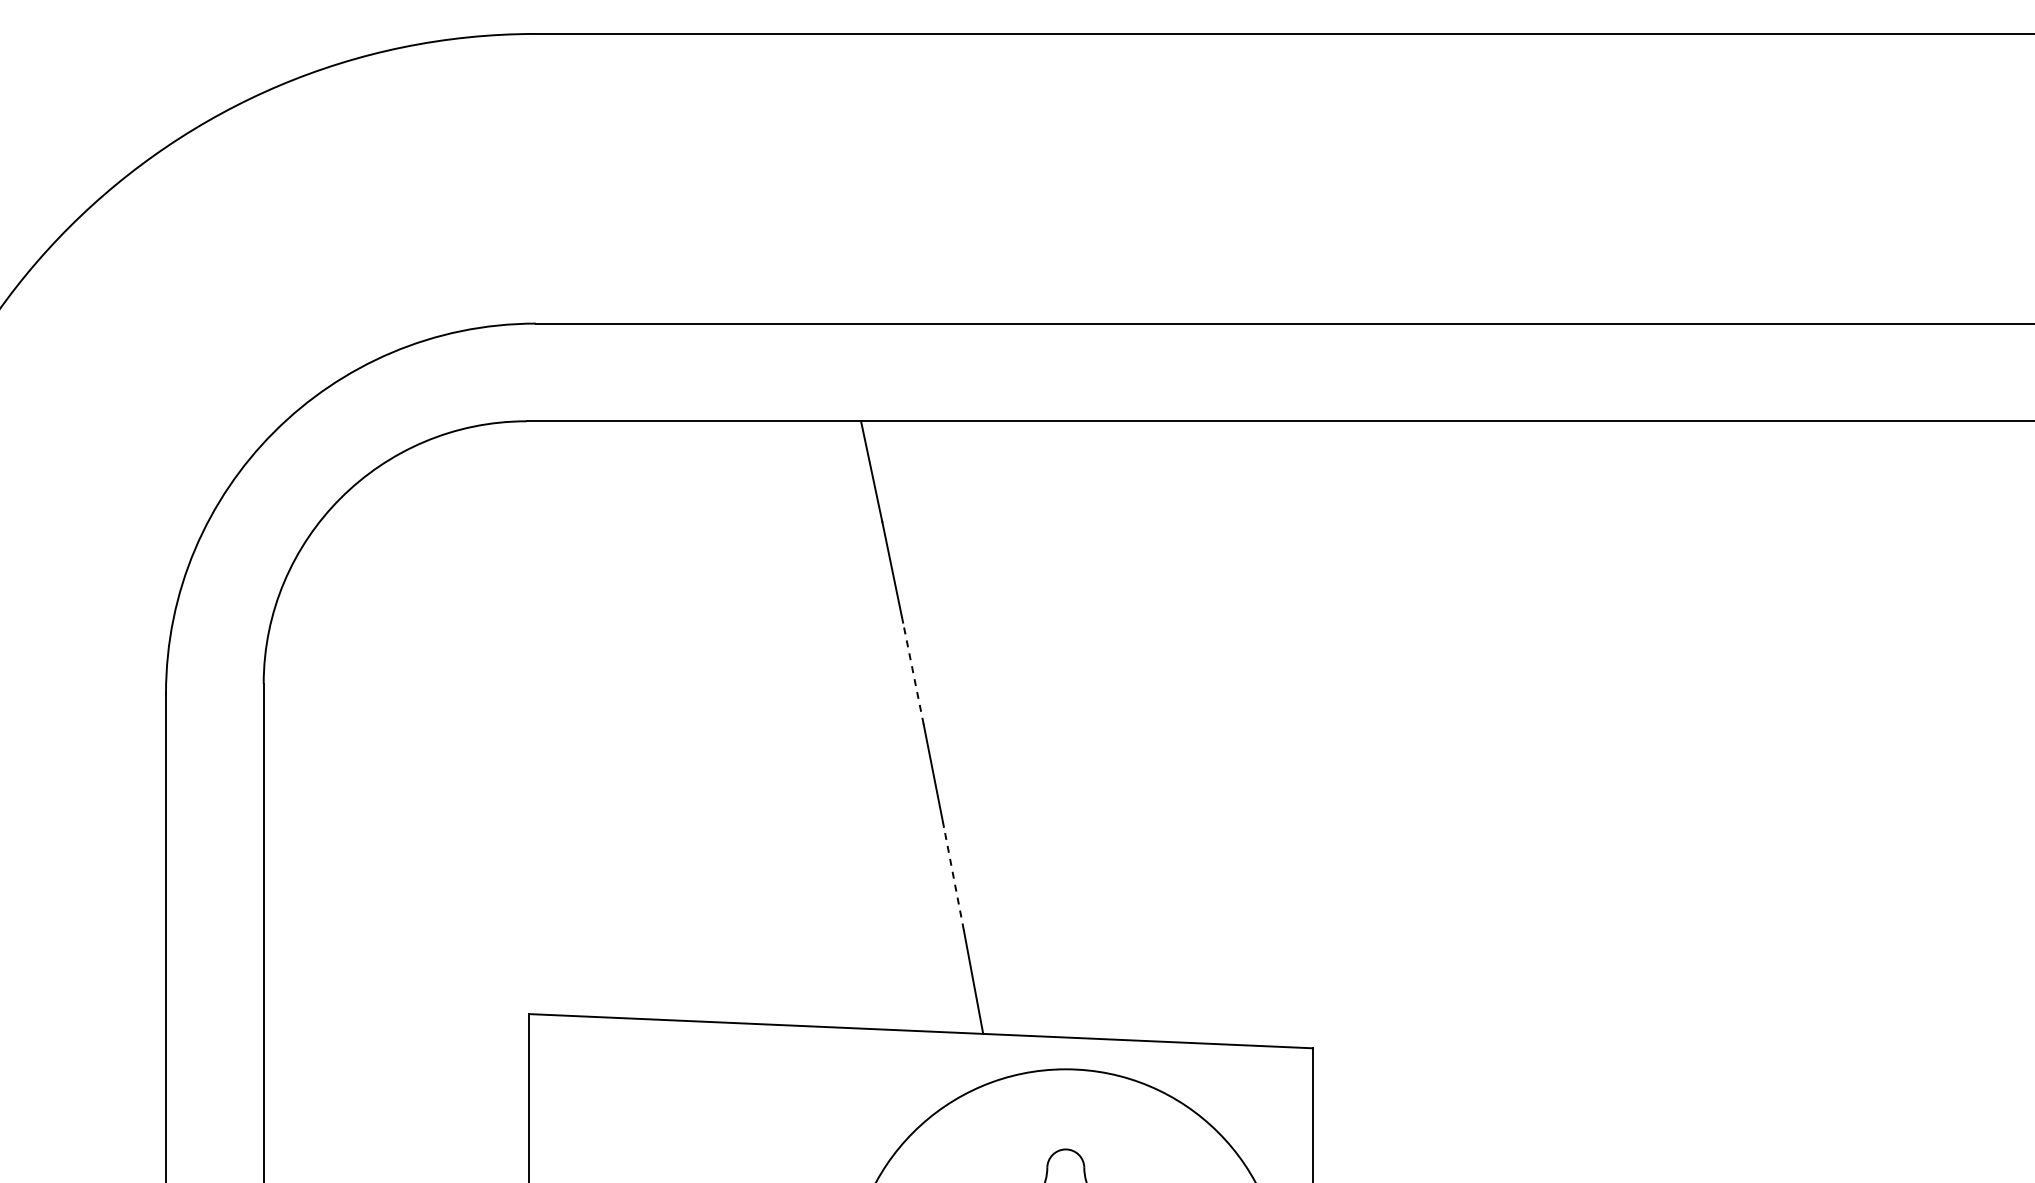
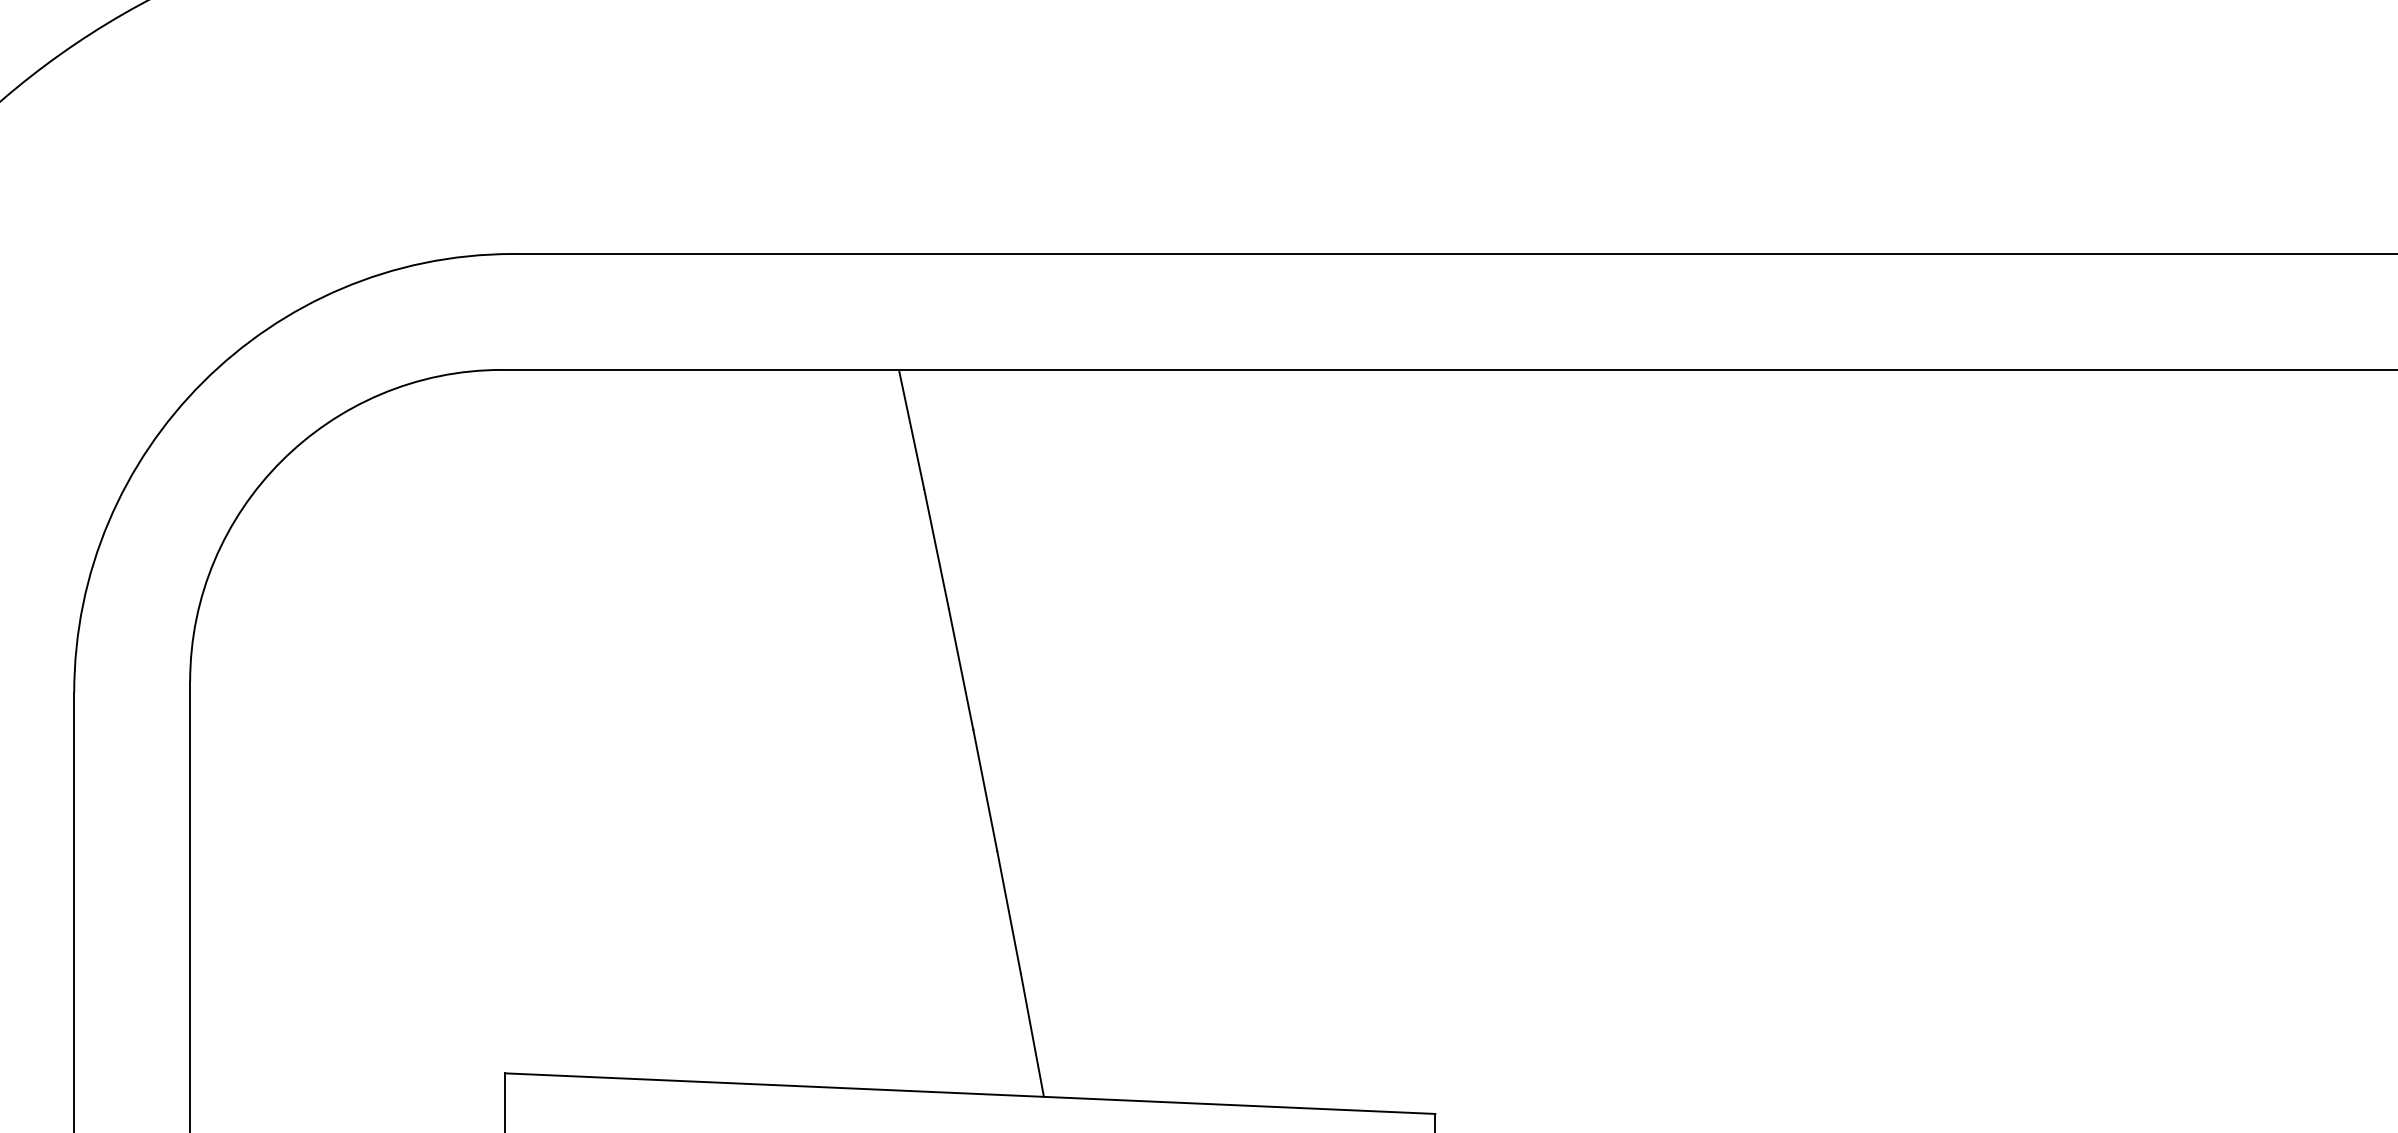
line: (913, 673) -> (961, 669), dashed -> solid
line: (953, 878) -> (1008, 912), dashed -> solid

